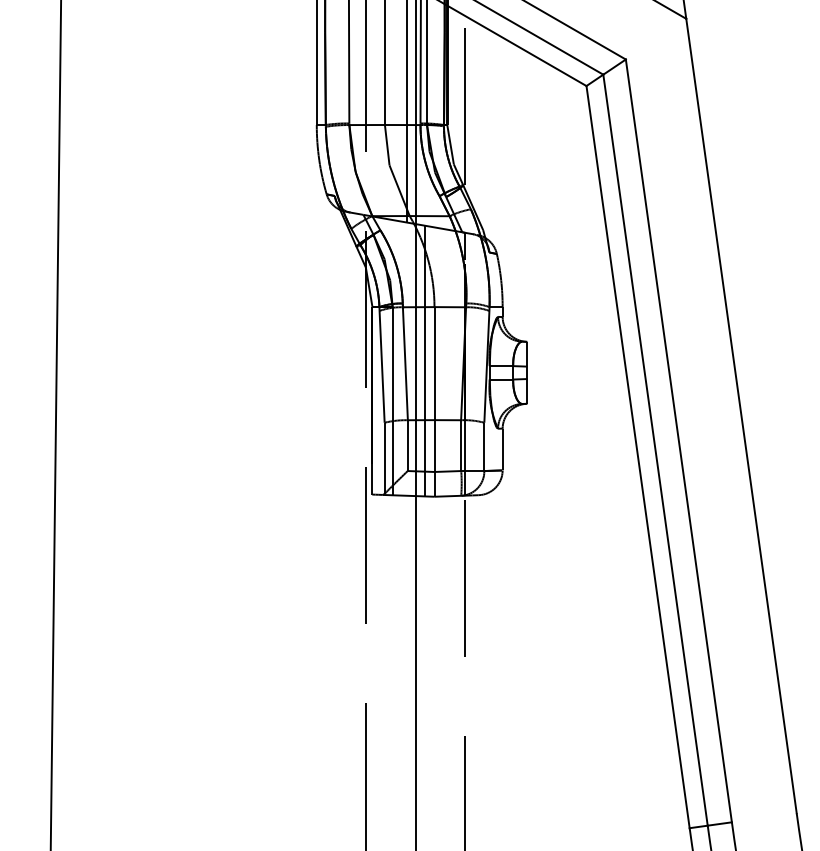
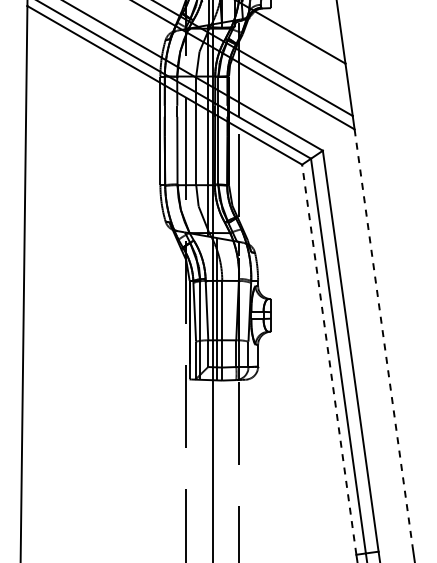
line: (741, 416) -> (383, 338), solid -> dashed
line: (638, 456) -> (329, 359), solid -> dashed

